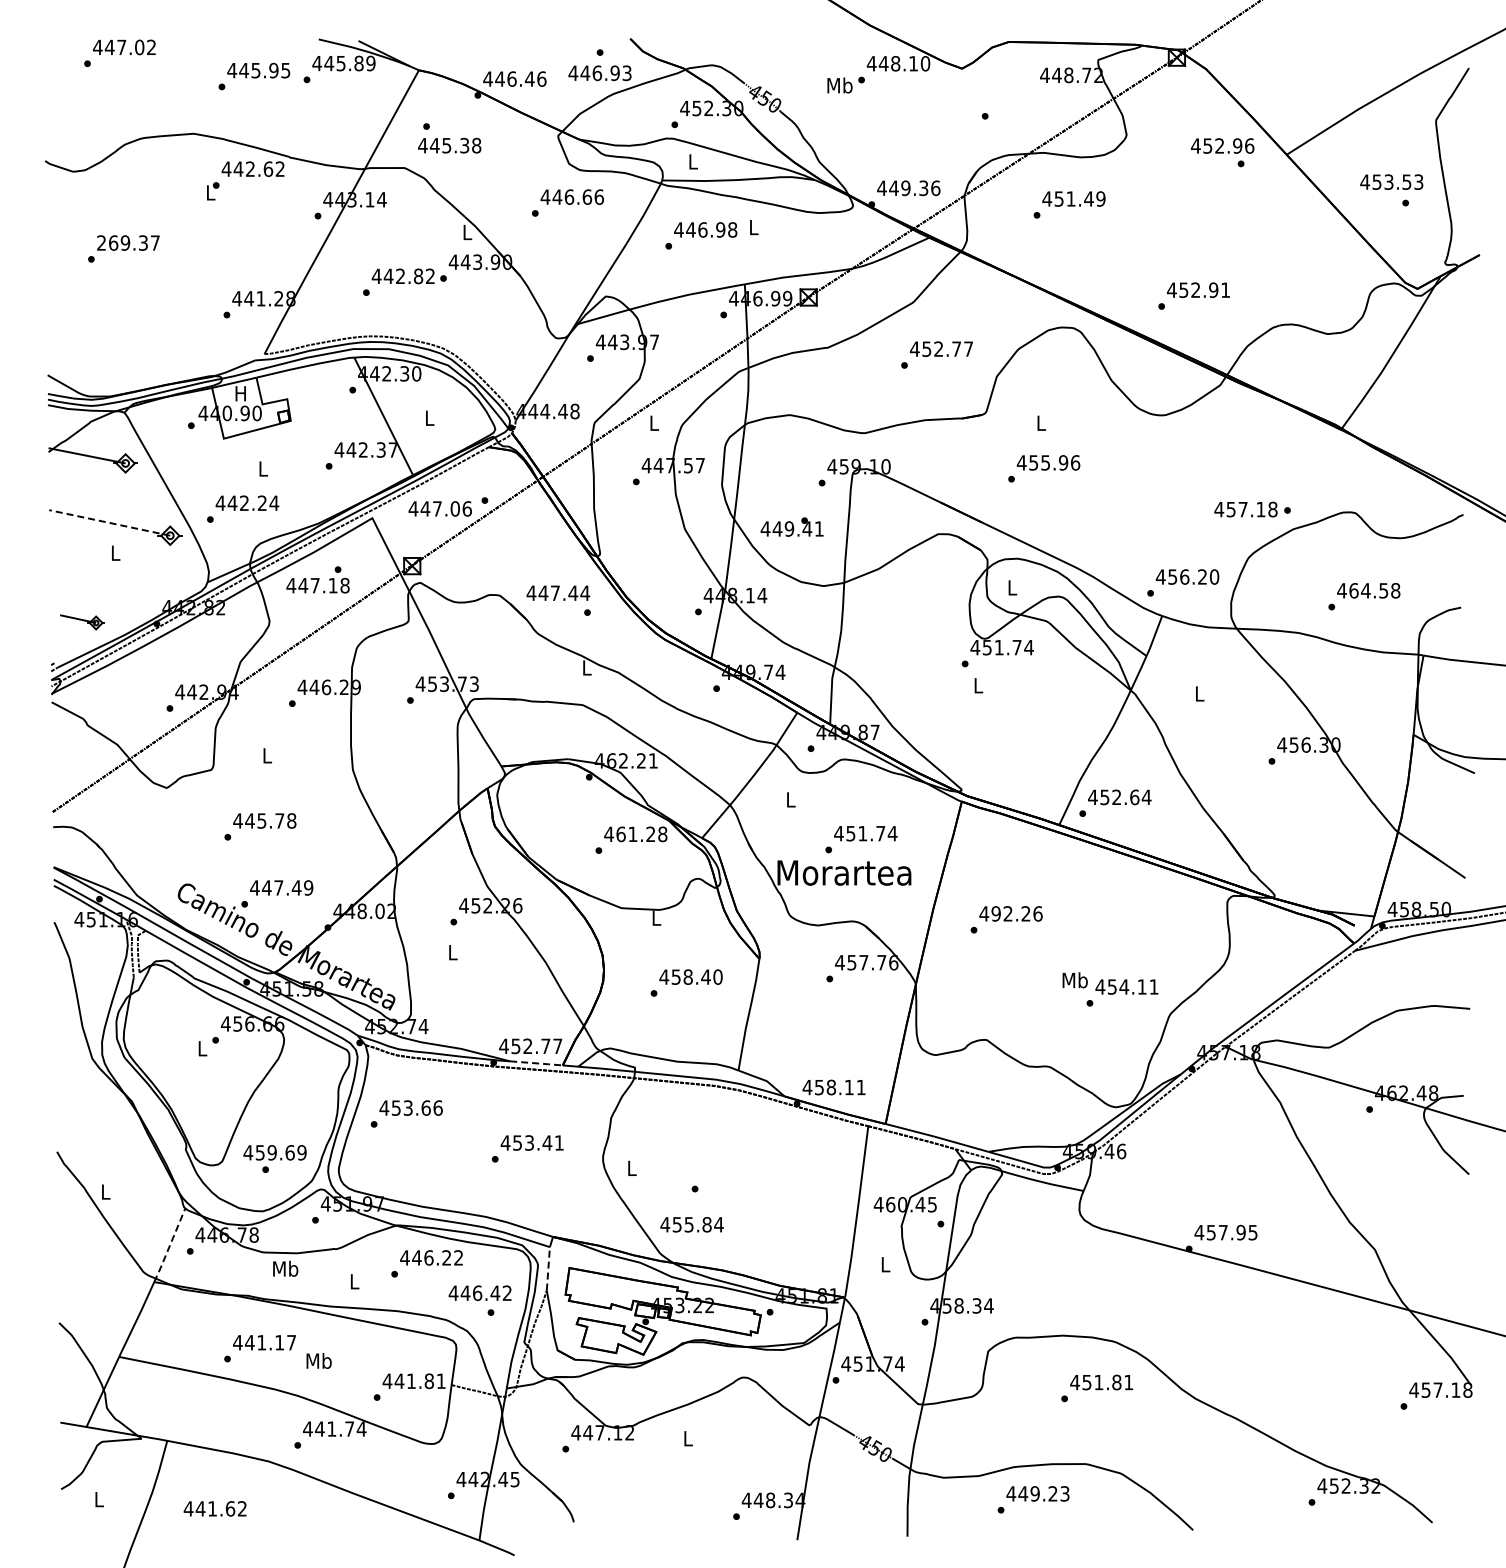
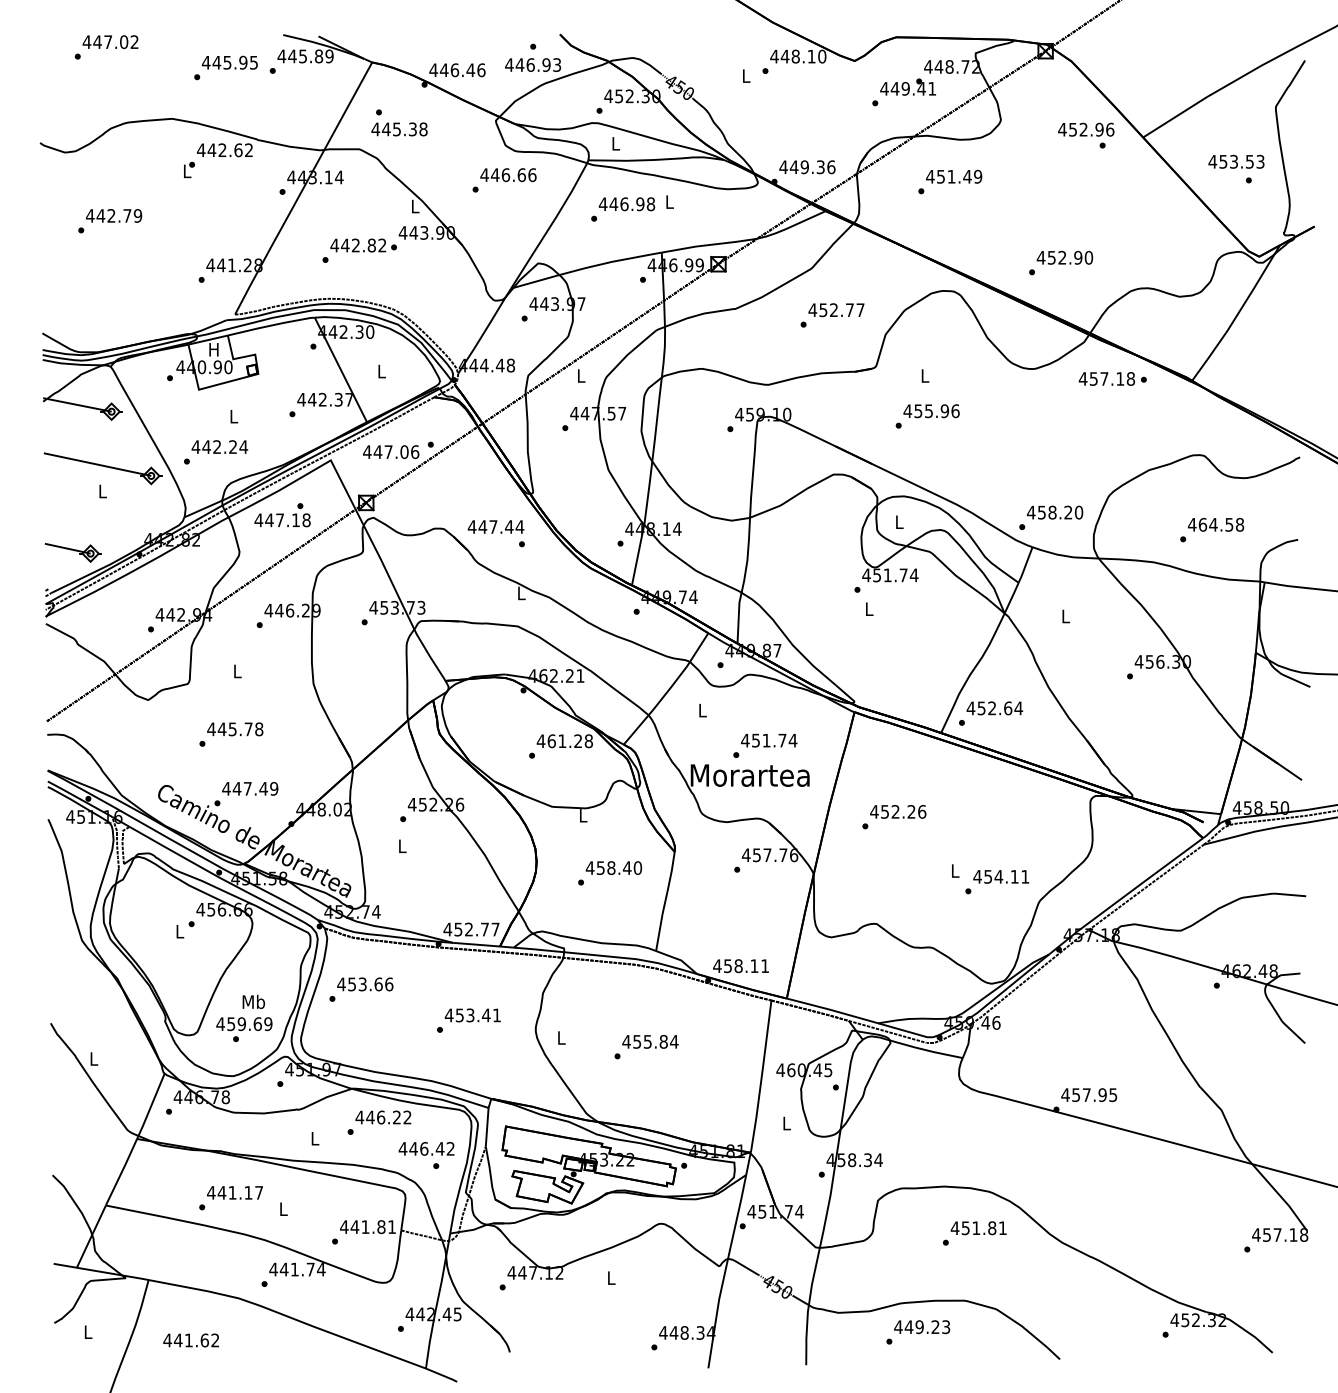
text: (839, 85) -> (745, 75), Mb -> L
text: (127, 242) -> (113, 215), 269.37 -> 442.79
text: (1225, 289) -> (1088, 257), 452.91 -> 452.90
text: (1252, 509) -> (1112, 378), moved
line: (109, 522) -> (97, 464), dashed -> solid
text: (791, 526) -> (907, 86), moved
text: (1184, 576) -> (1052, 512), 456.20 -> 458.20
part: (82, 622) -> (73, 553), size x1.43
text: (995, 913) -> (884, 811), 492.26 -> 452.26
text: (1074, 980) -> (954, 871), Mb -> L
line: (537, 1063) -> (477, 944), dashed -> solid
text: (691, 1224) -> (649, 1041), moved
line: (170, 1245) -> (151, 1106), dashed -> solid
text: (285, 1268) -> (253, 1001), moved
line: (548, 1268) -> (487, 1126), dashed -> solid
text: (318, 1360) -> (282, 1208), Mb -> L

